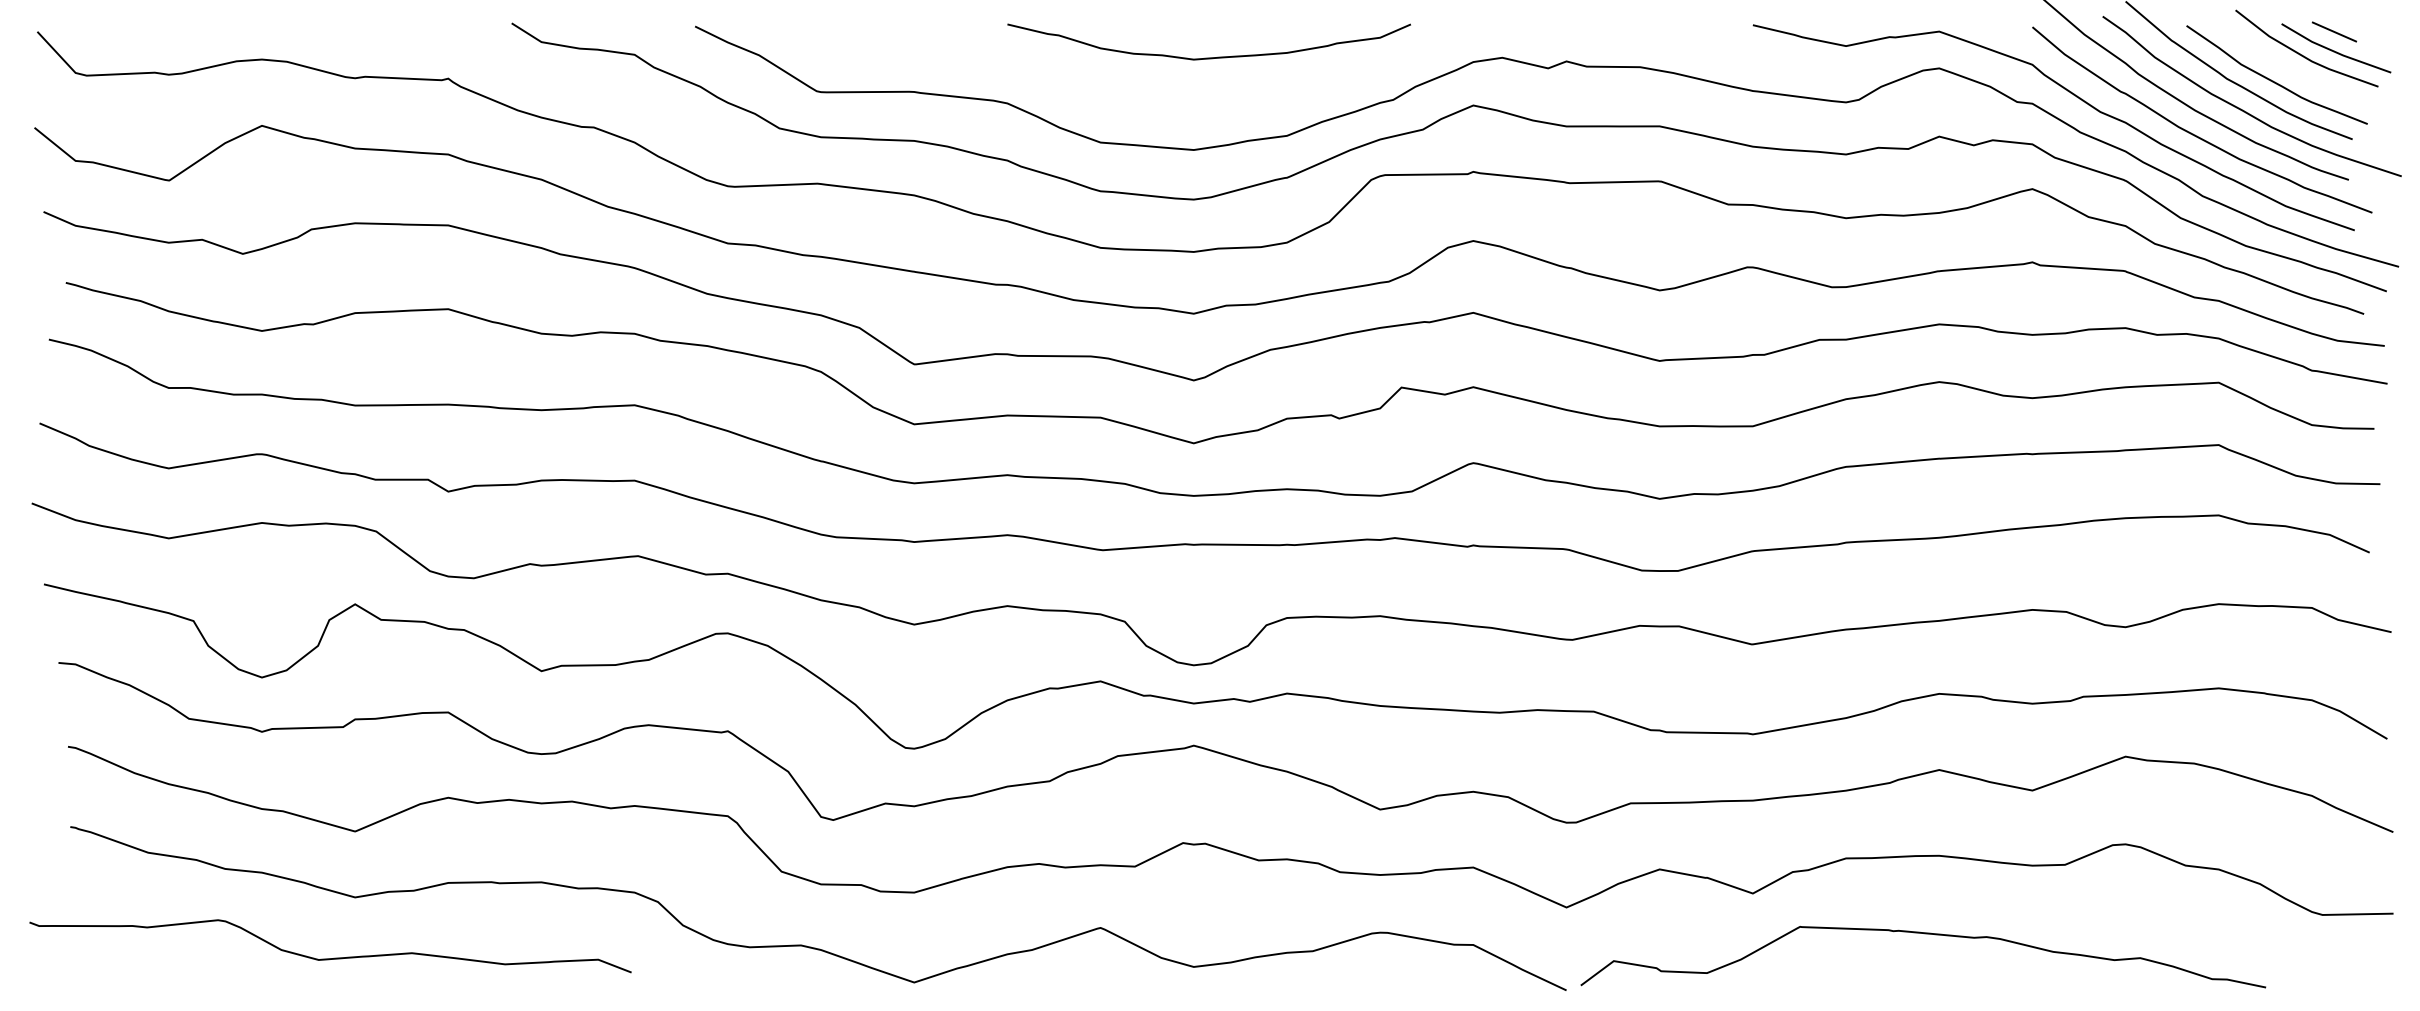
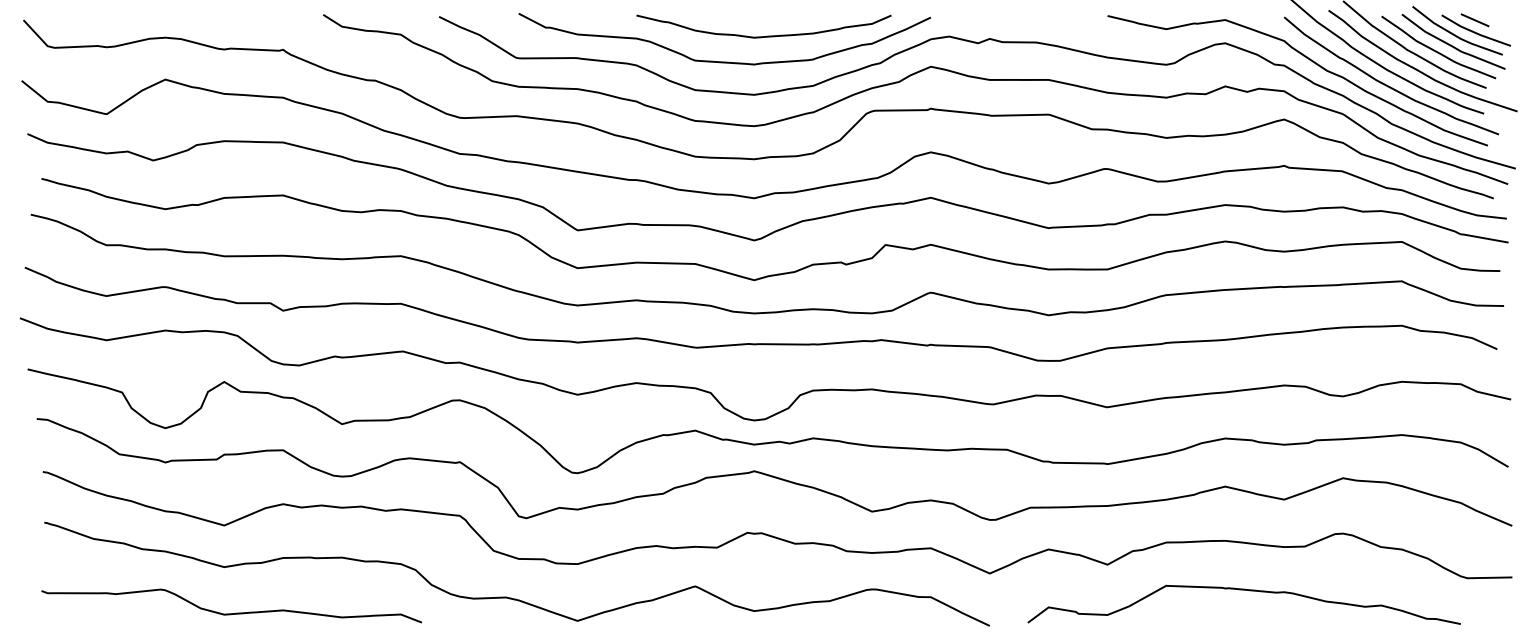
curve: (2297, 70) -> (1451, 44), added
curve: (1146, 97) -> (724, 61), added
curve: (1922, 934) -> (1243, 590), moved
curve: (330, 958) -> (231, 613), moved

